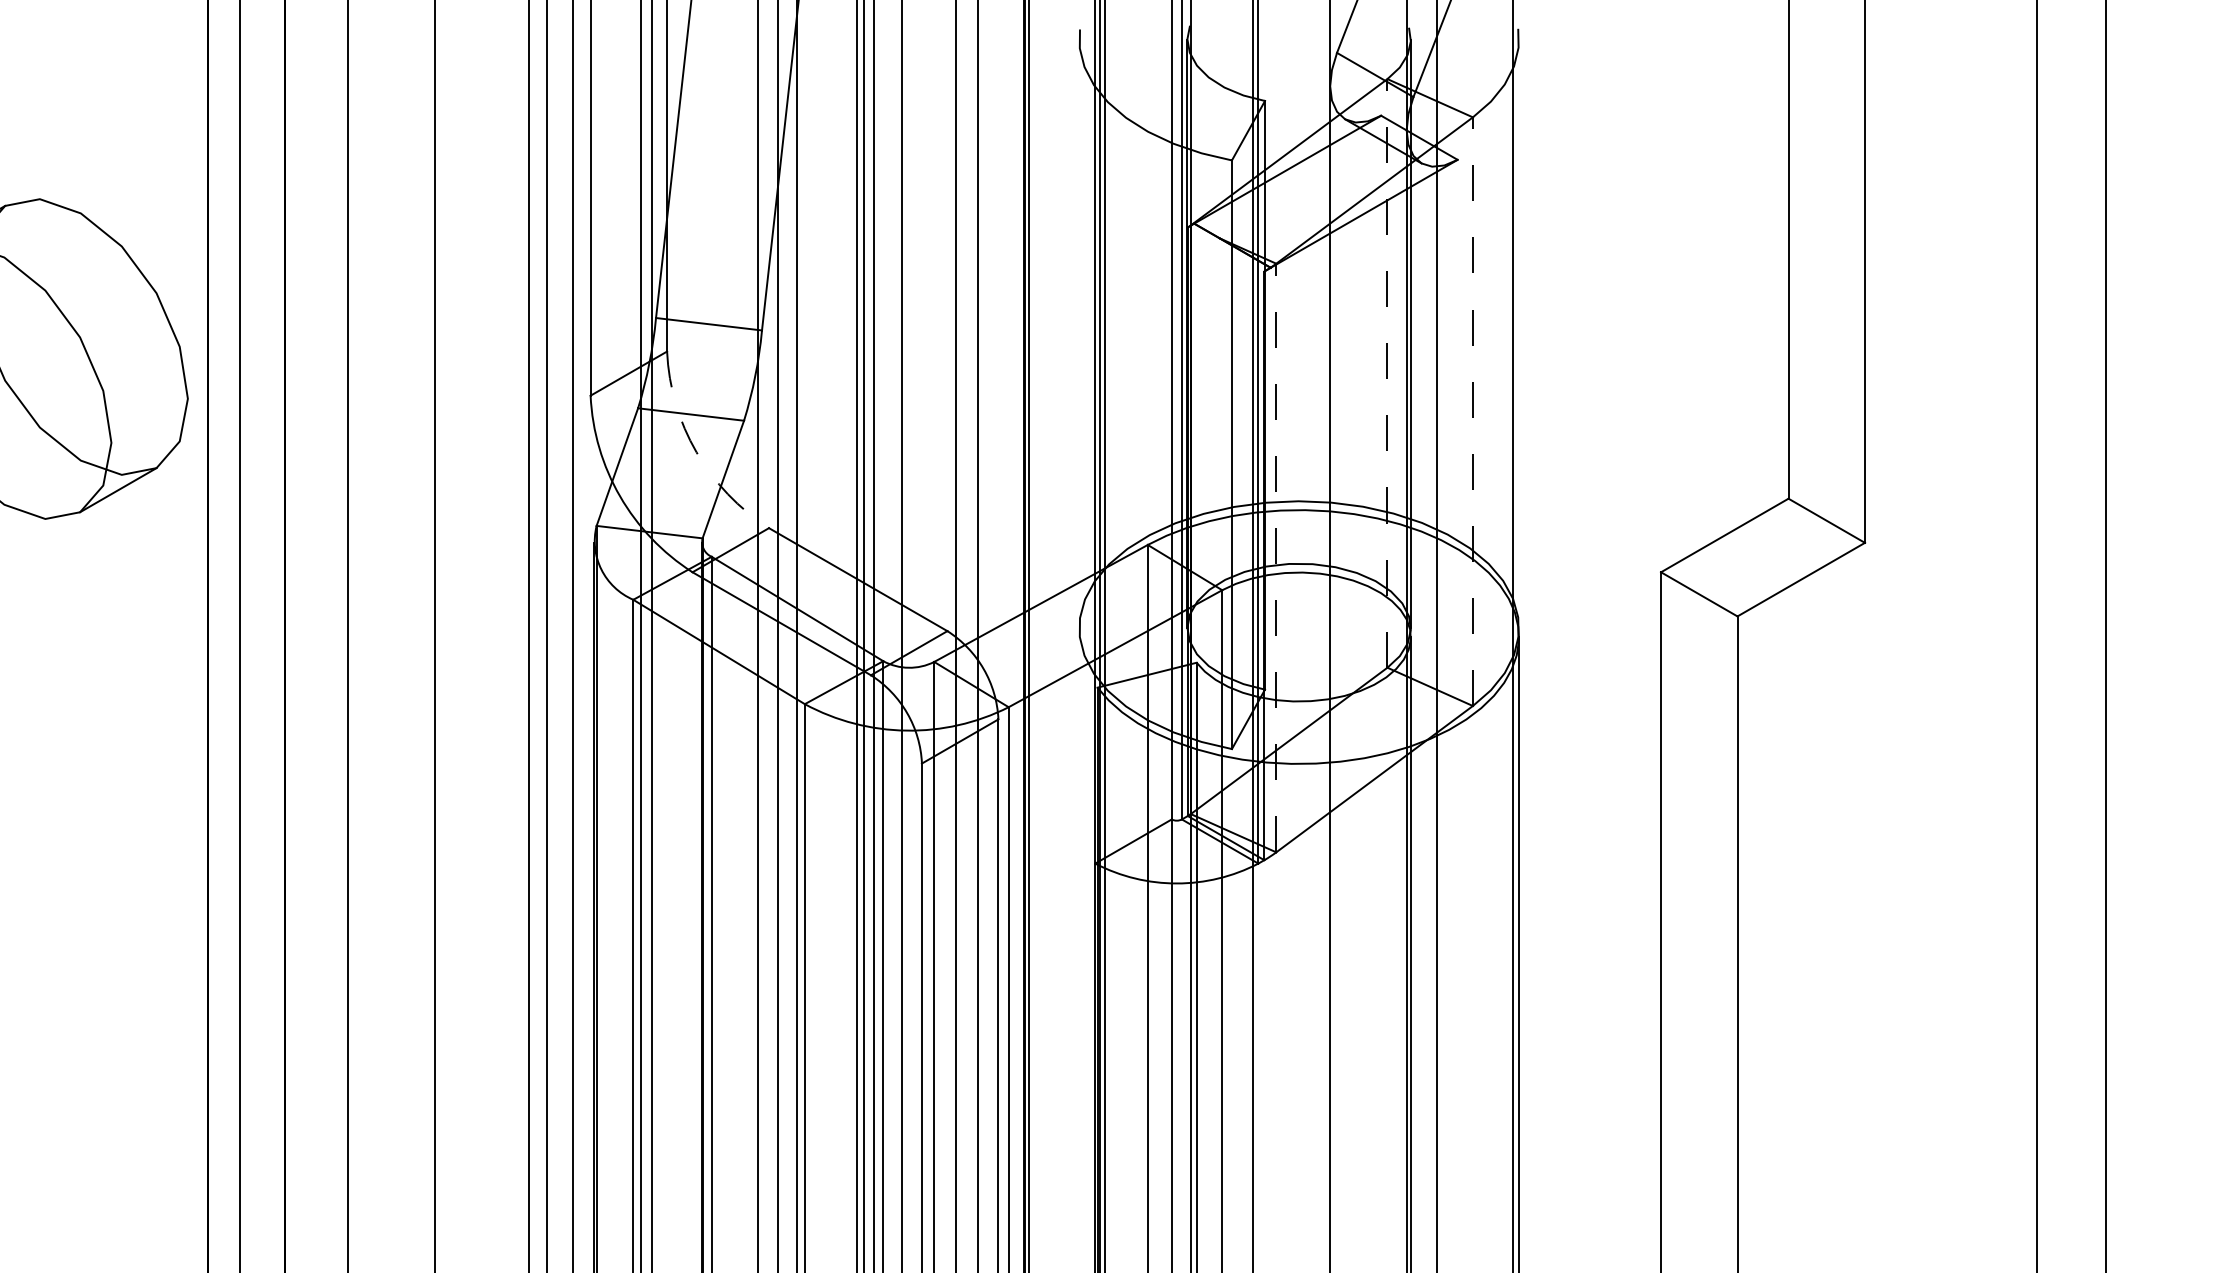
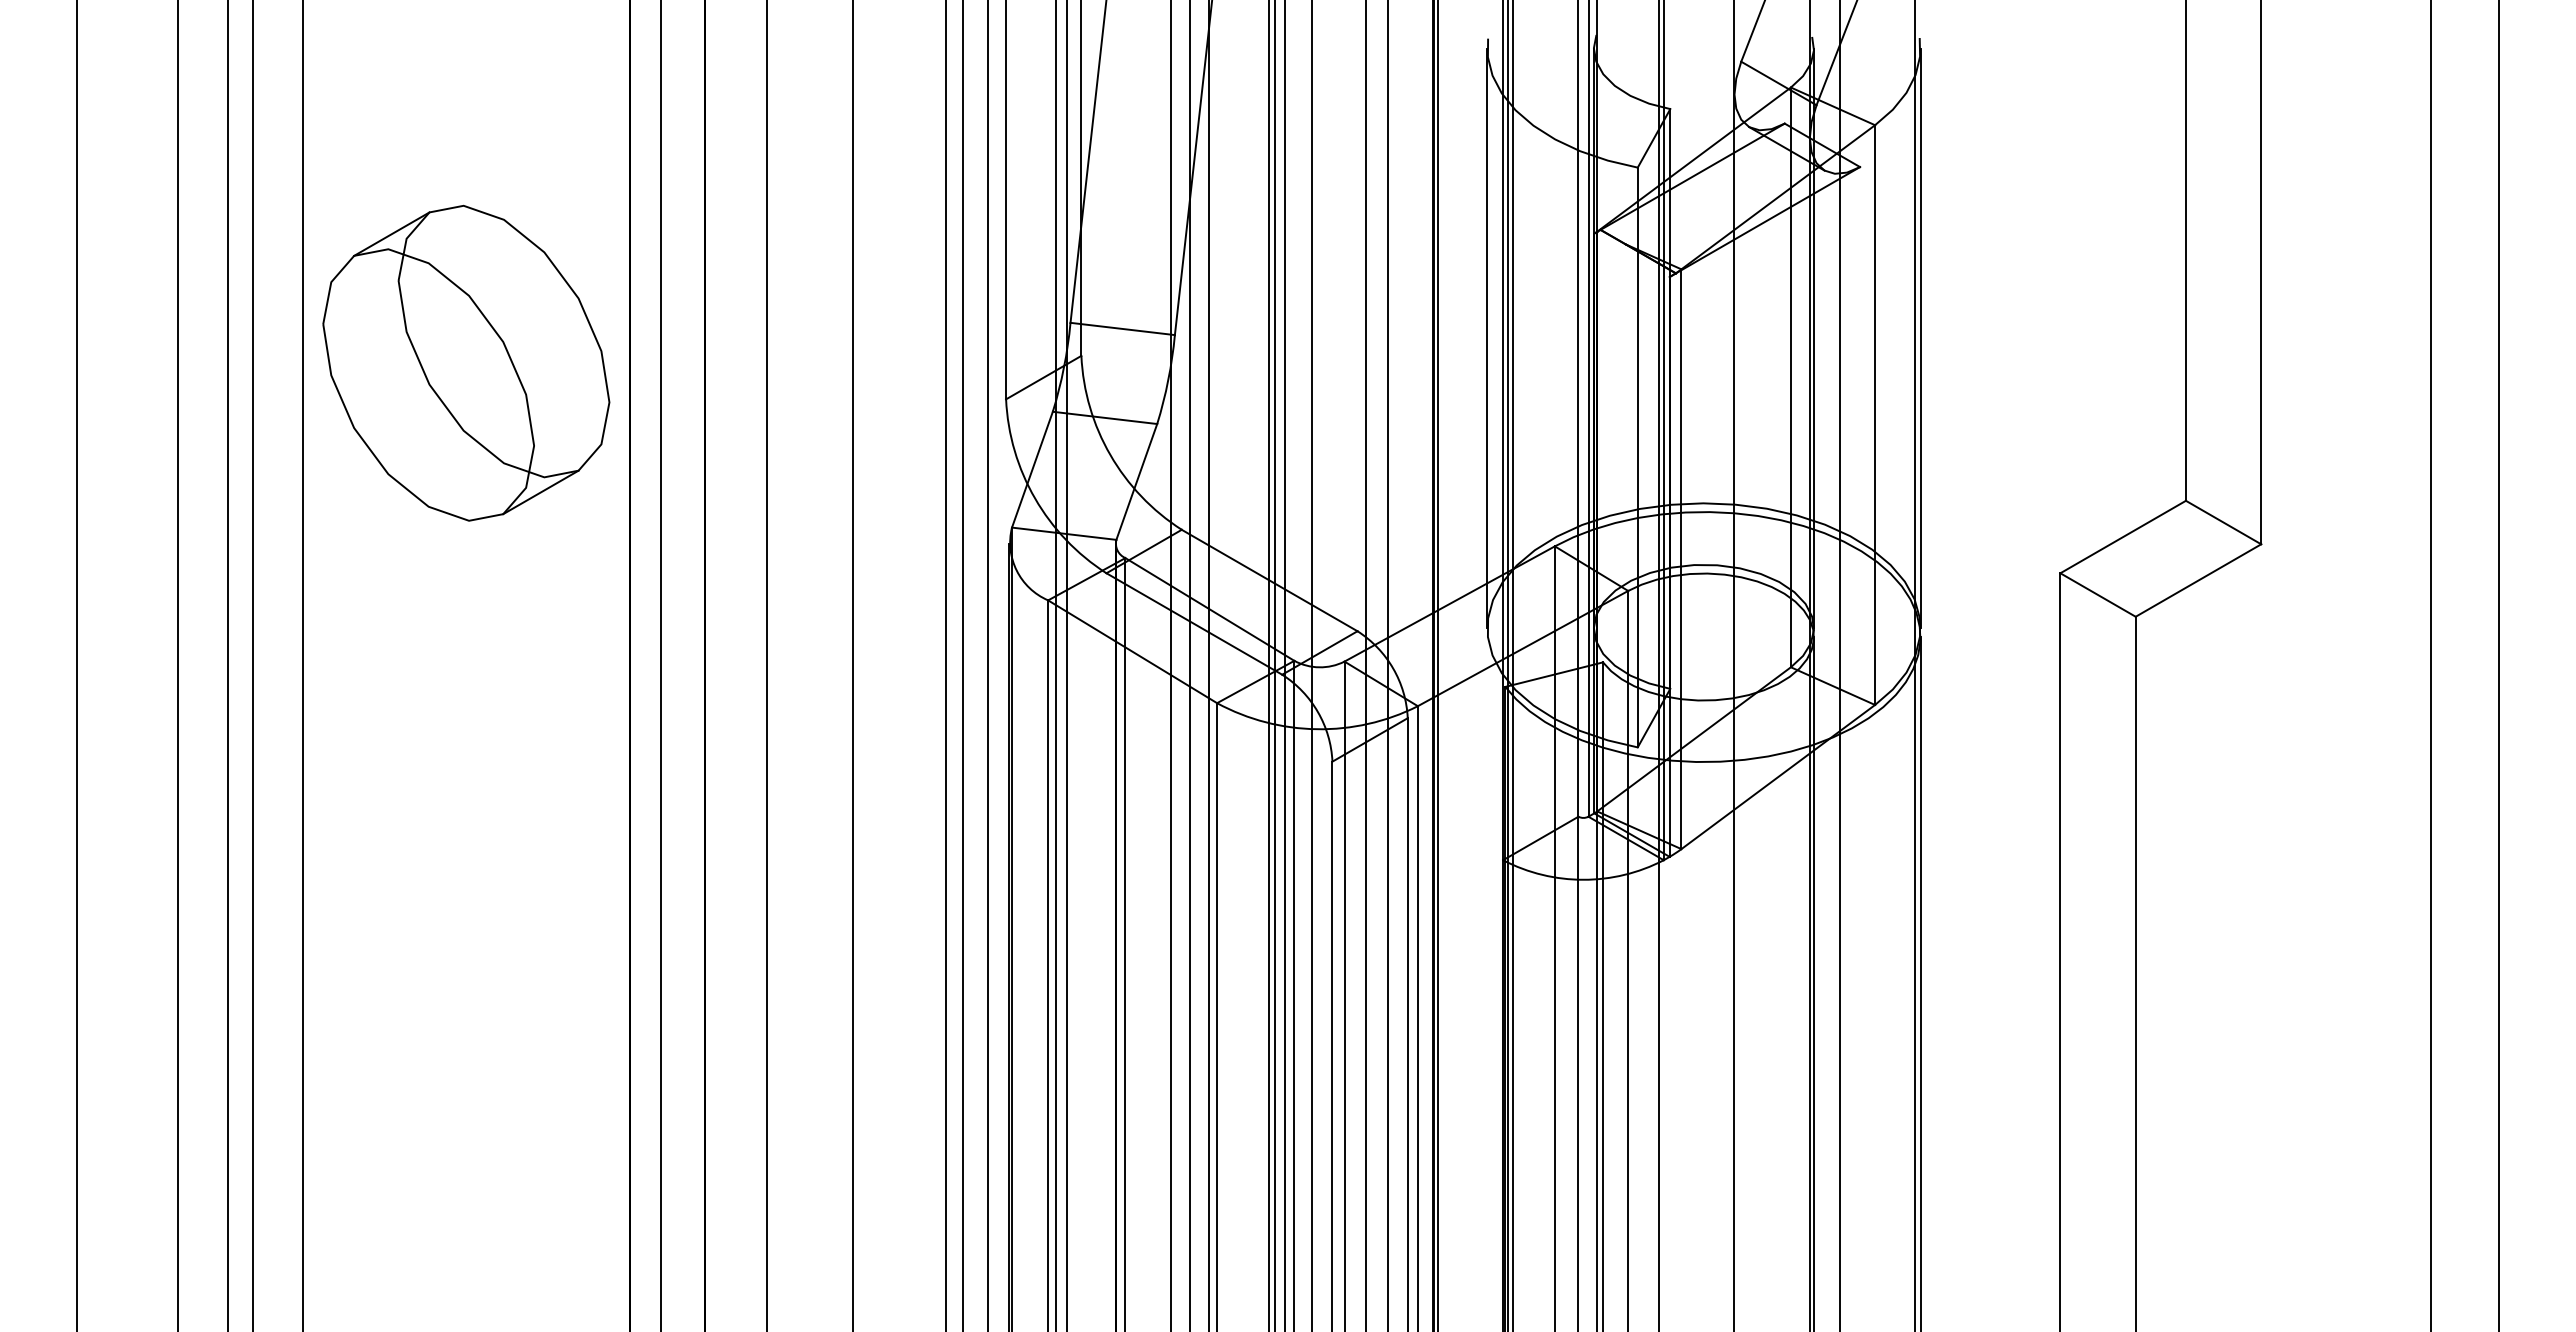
line: (1079, 333) -> (1487, 338), added
line: (1519, 333) -> (1920, 338), added
line: (1387, 373) -> (1790, 377), dashed -> solid
line: (1473, 412) -> (1875, 415), dashed -> solid
arc: (696, 452) -> (1110, 455), dashed -> solid
line: (1276, 558) -> (1681, 559), dashed -> solid

